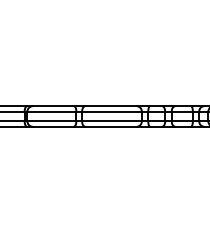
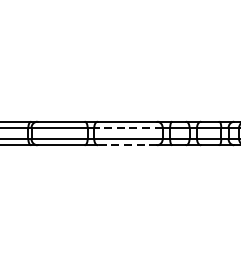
line: (111, 111) -> (127, 127), solid -> dashed
line: (111, 126) -> (127, 144), solid -> dashed

